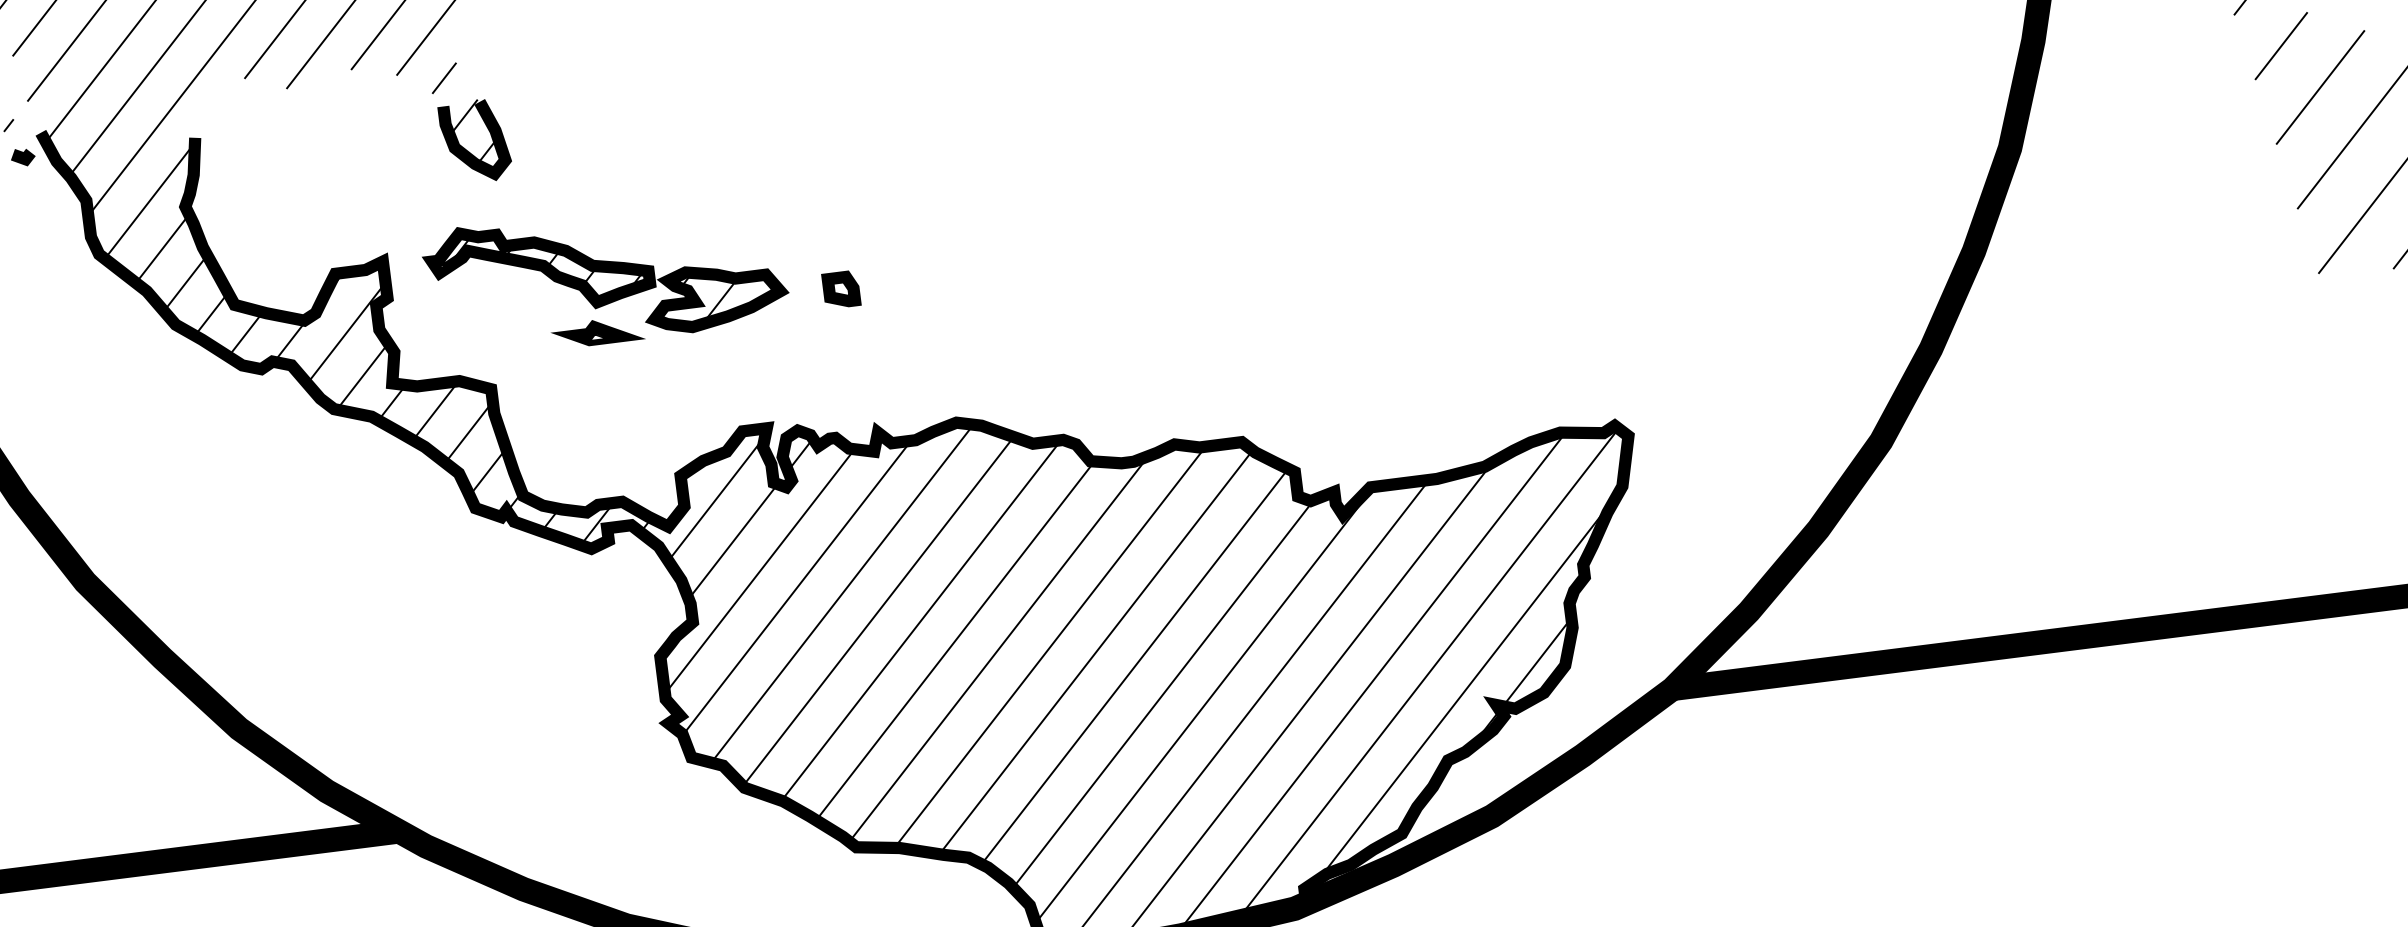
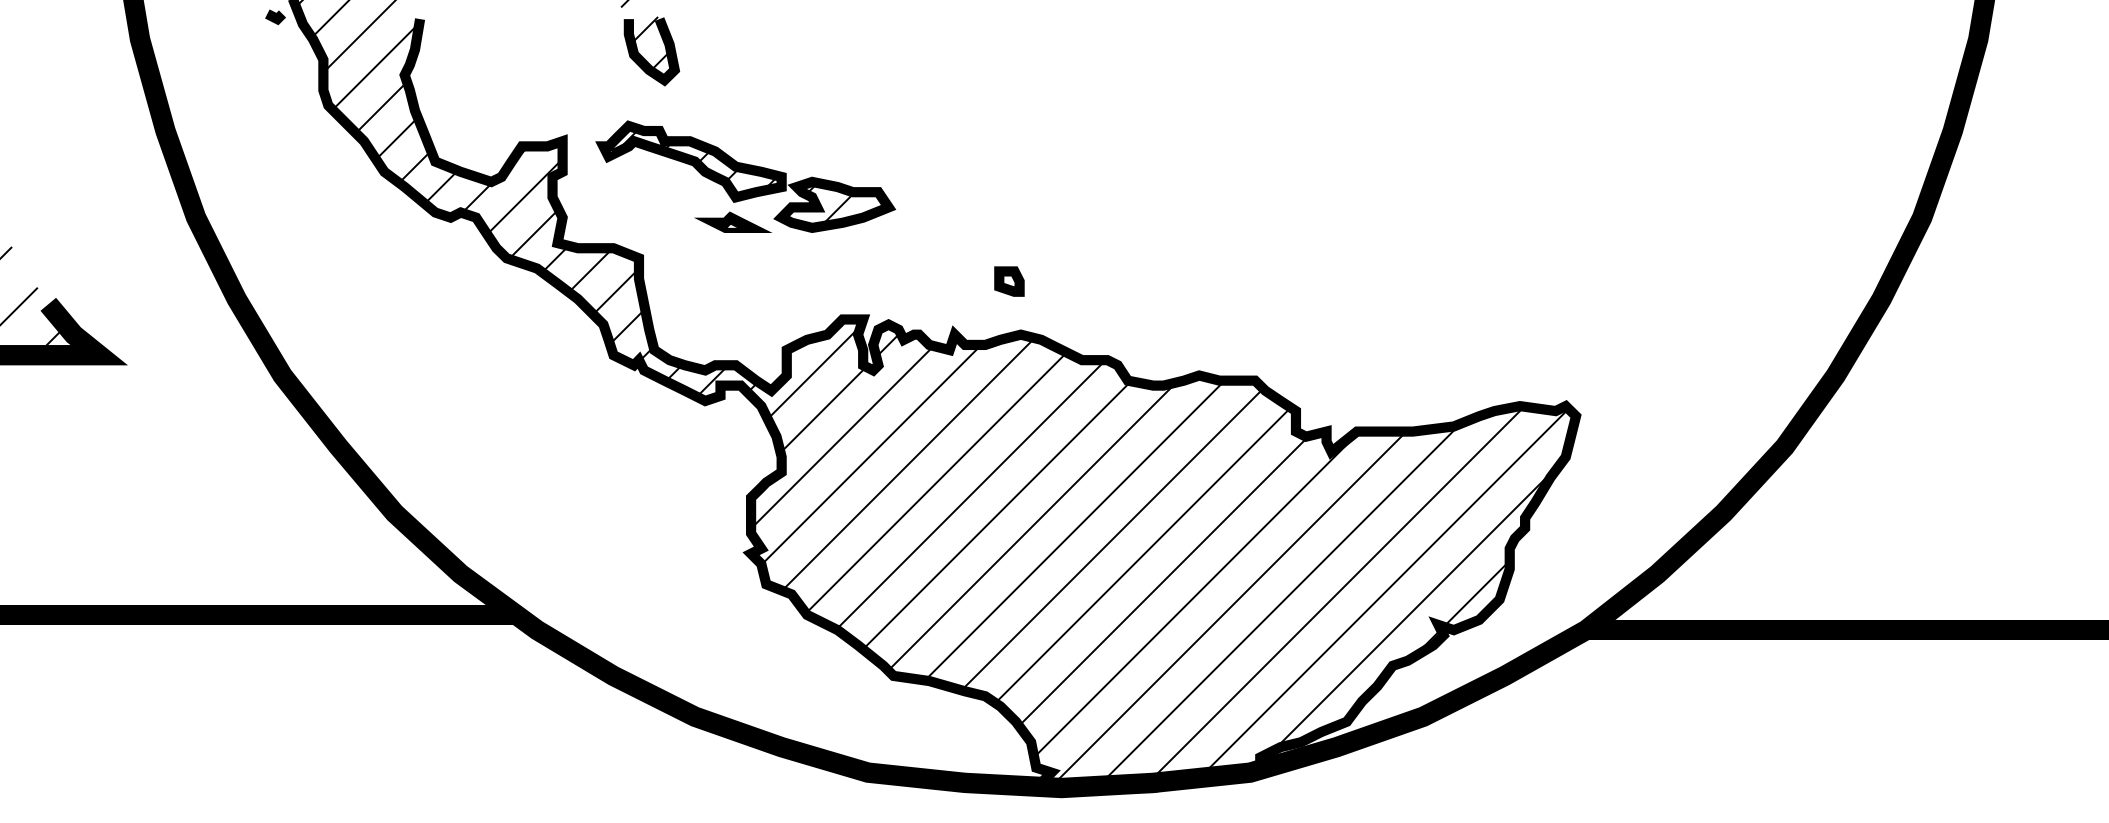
part: (841, 289) -> (1009, 281), moved

